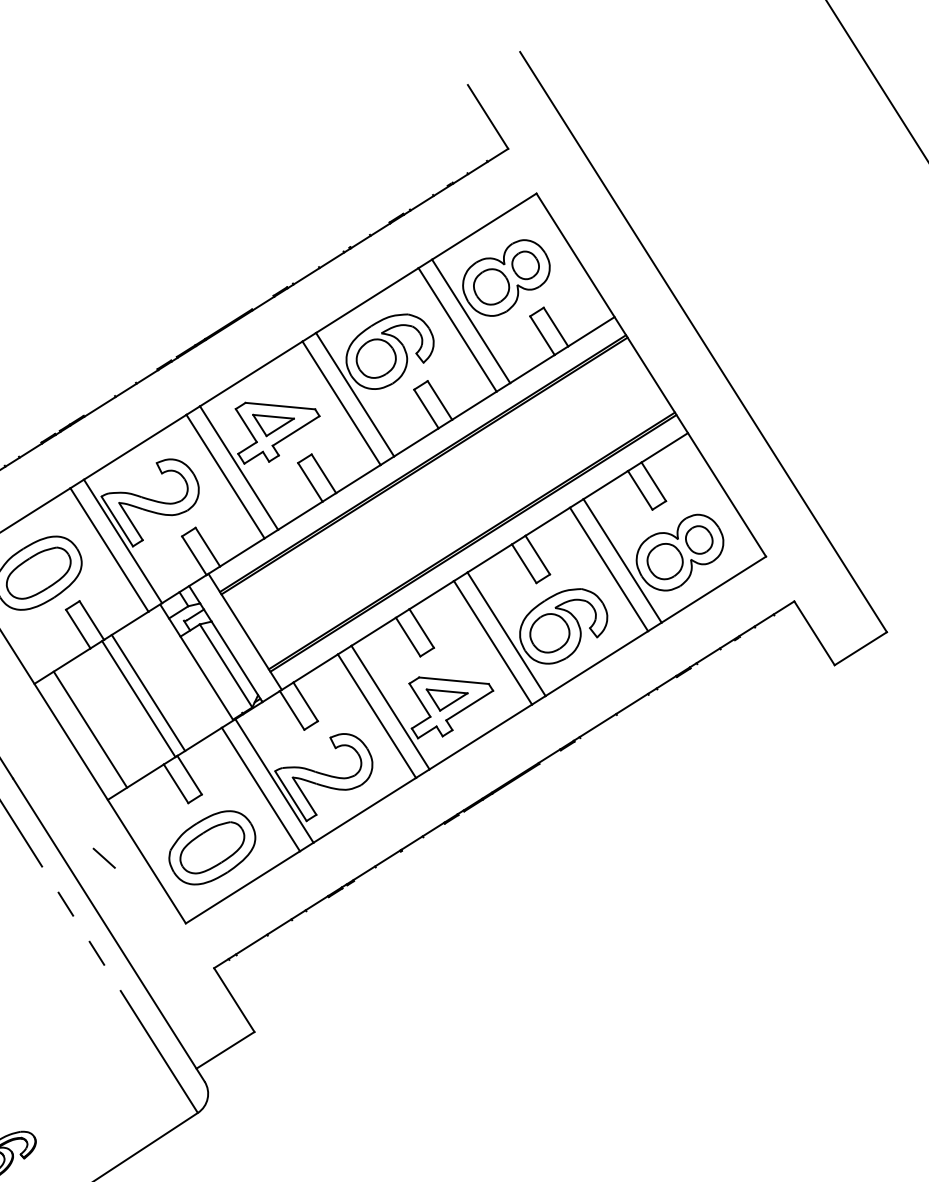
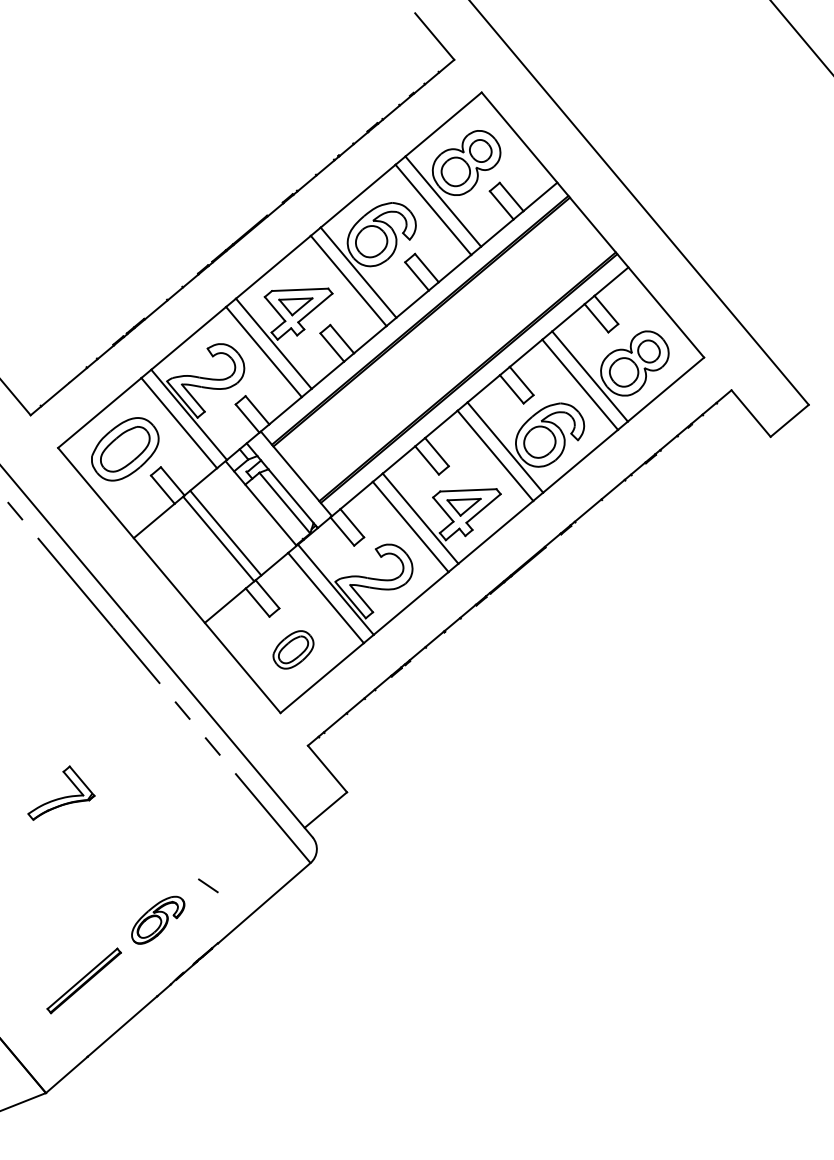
line: (90, 729) -> (183, 568), removed
part: (212, 847) -> (293, 649), size x0.6
line: (104, 857) -> (208, 885), moved

